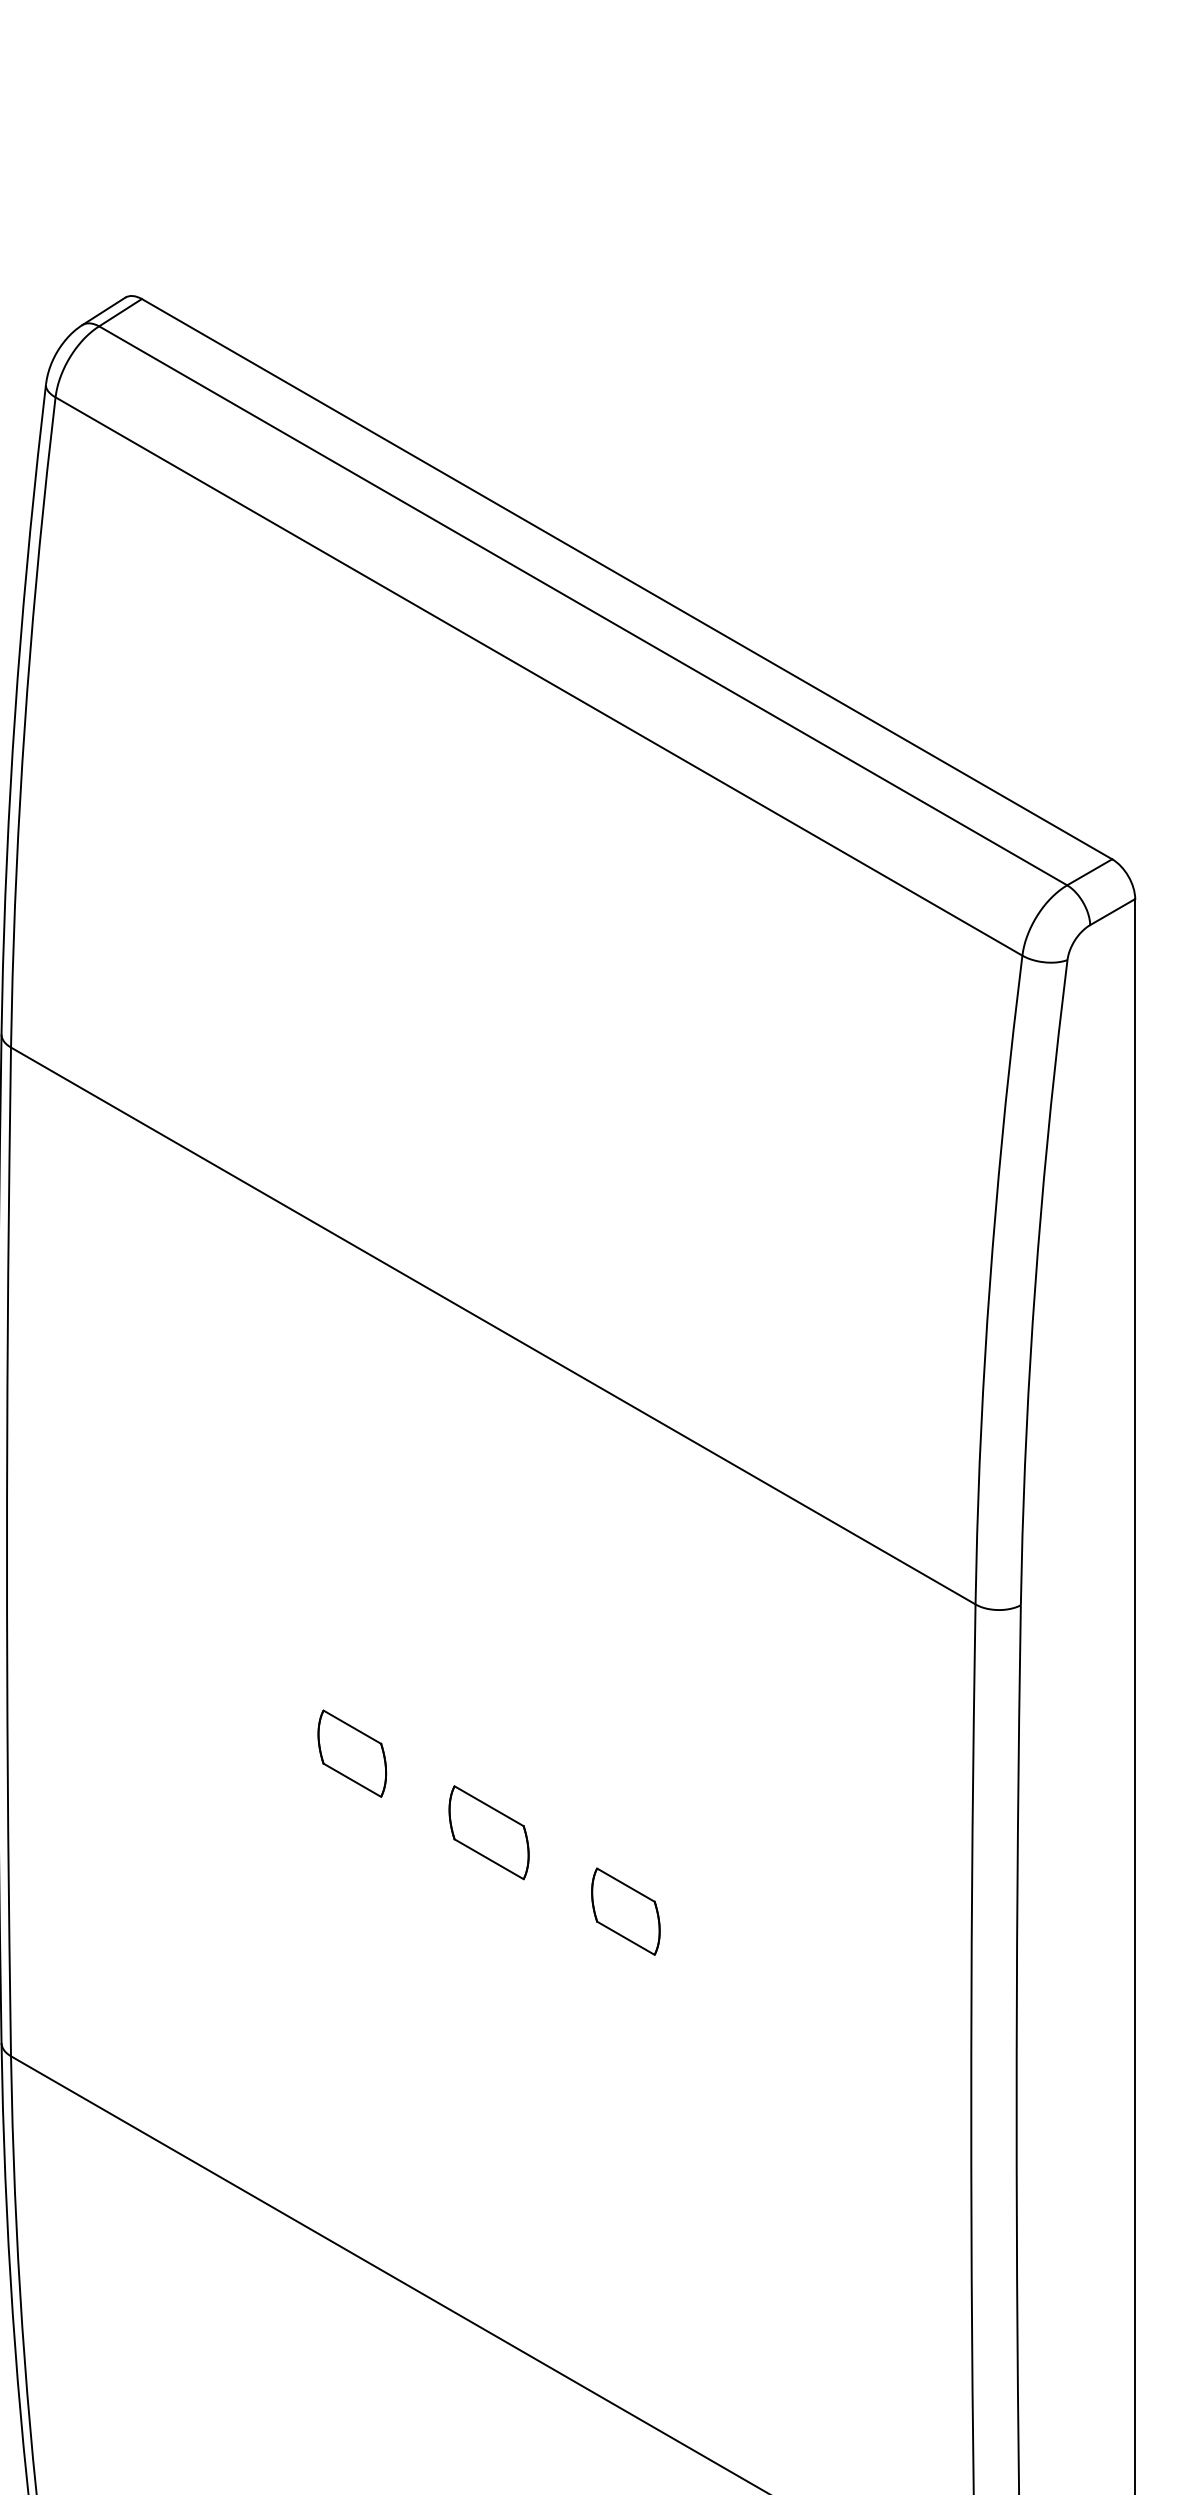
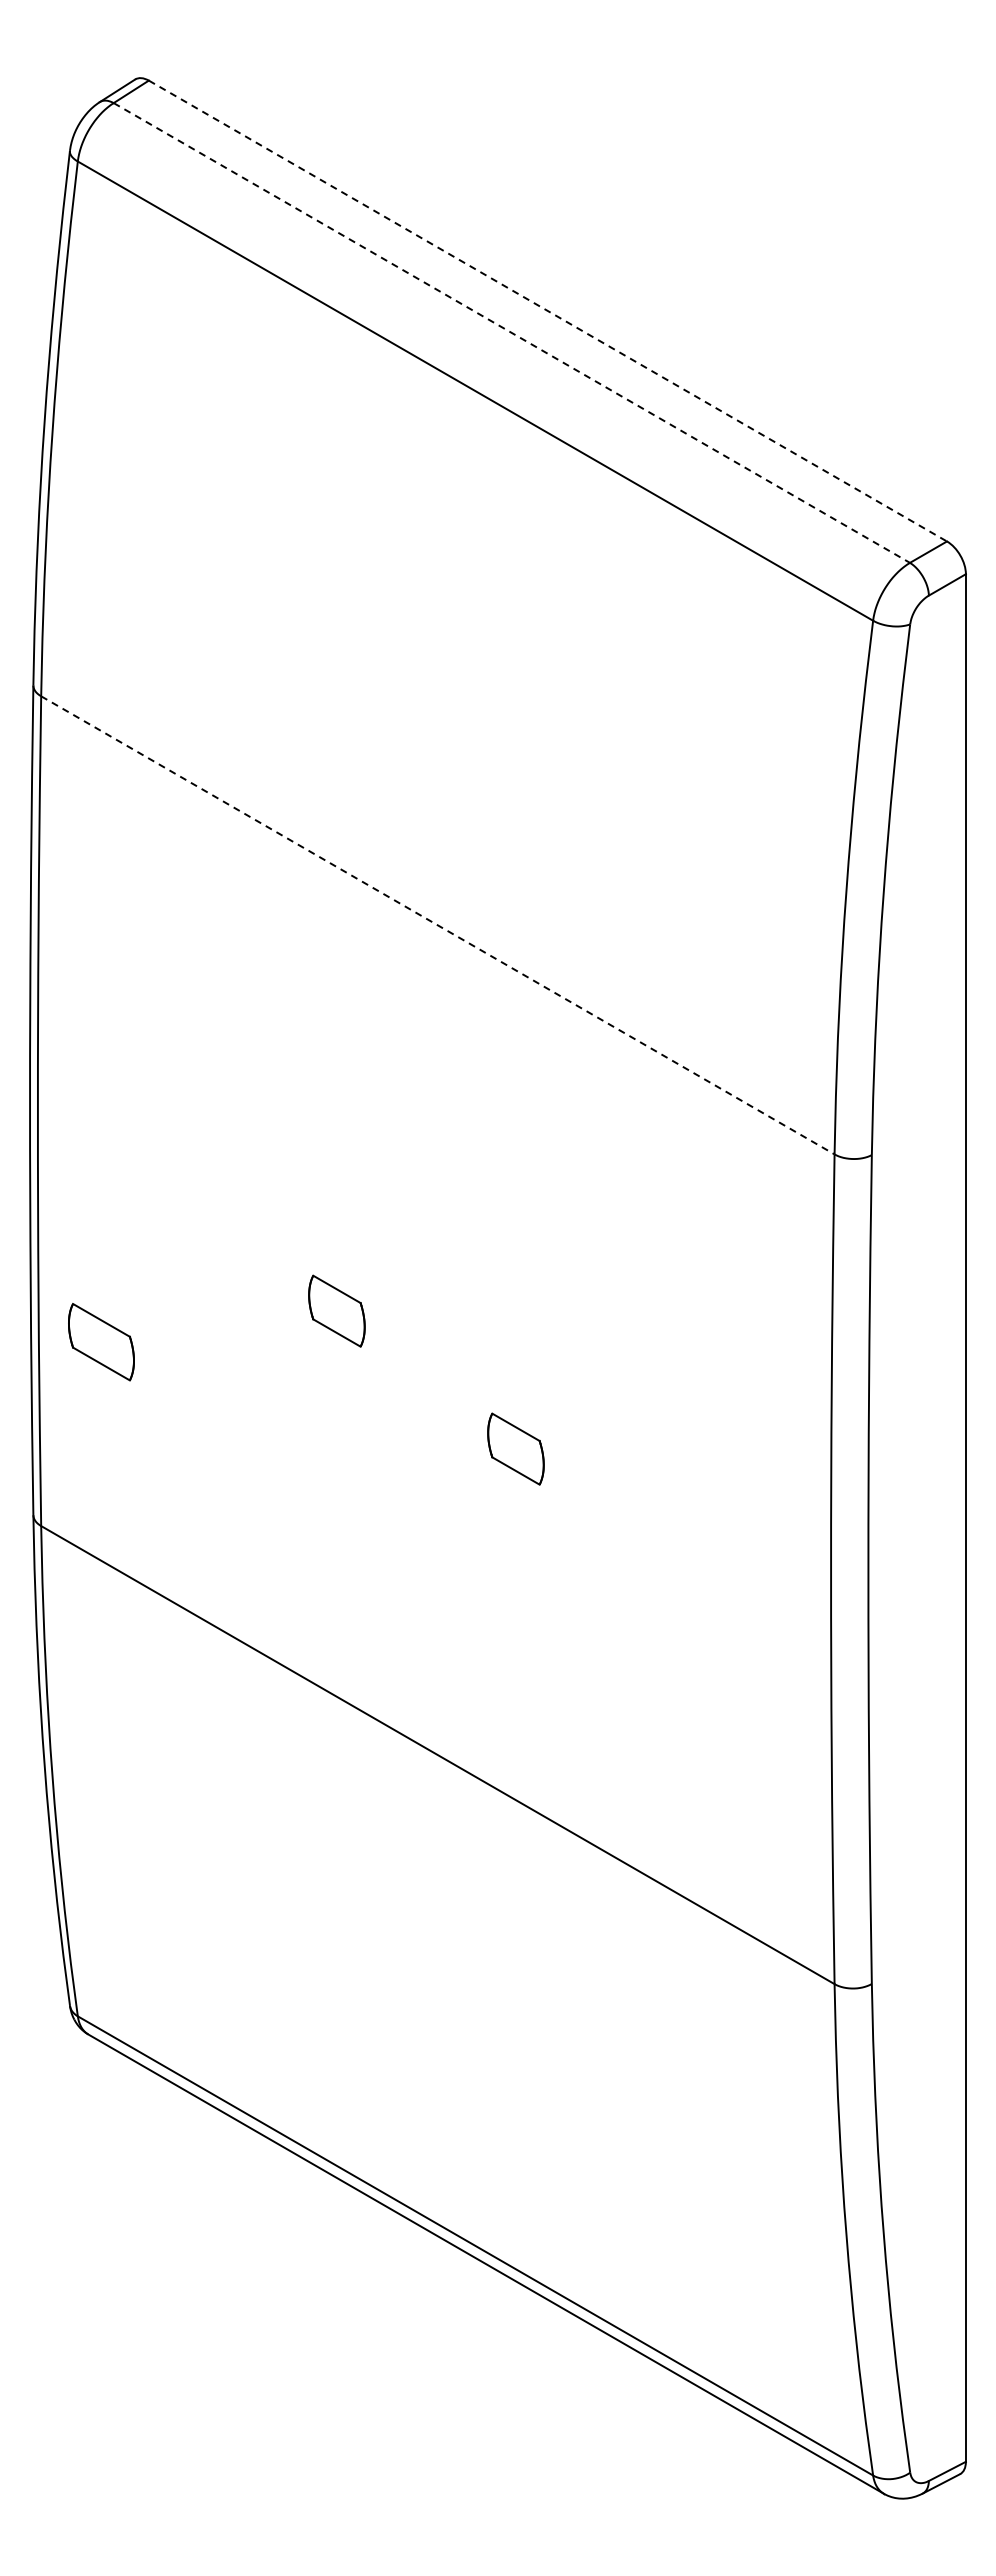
line: (626, 579) -> (547, 311), solid -> dashed
line: (582, 605) -> (511, 332), solid -> dashed
line: (494, 1326) -> (438, 925), solid -> dashed
part: (351, 1752) -> (336, 1310), moved
part: (489, 1833) -> (101, 1342), moved
part: (625, 1910) -> (515, 1448), moved

